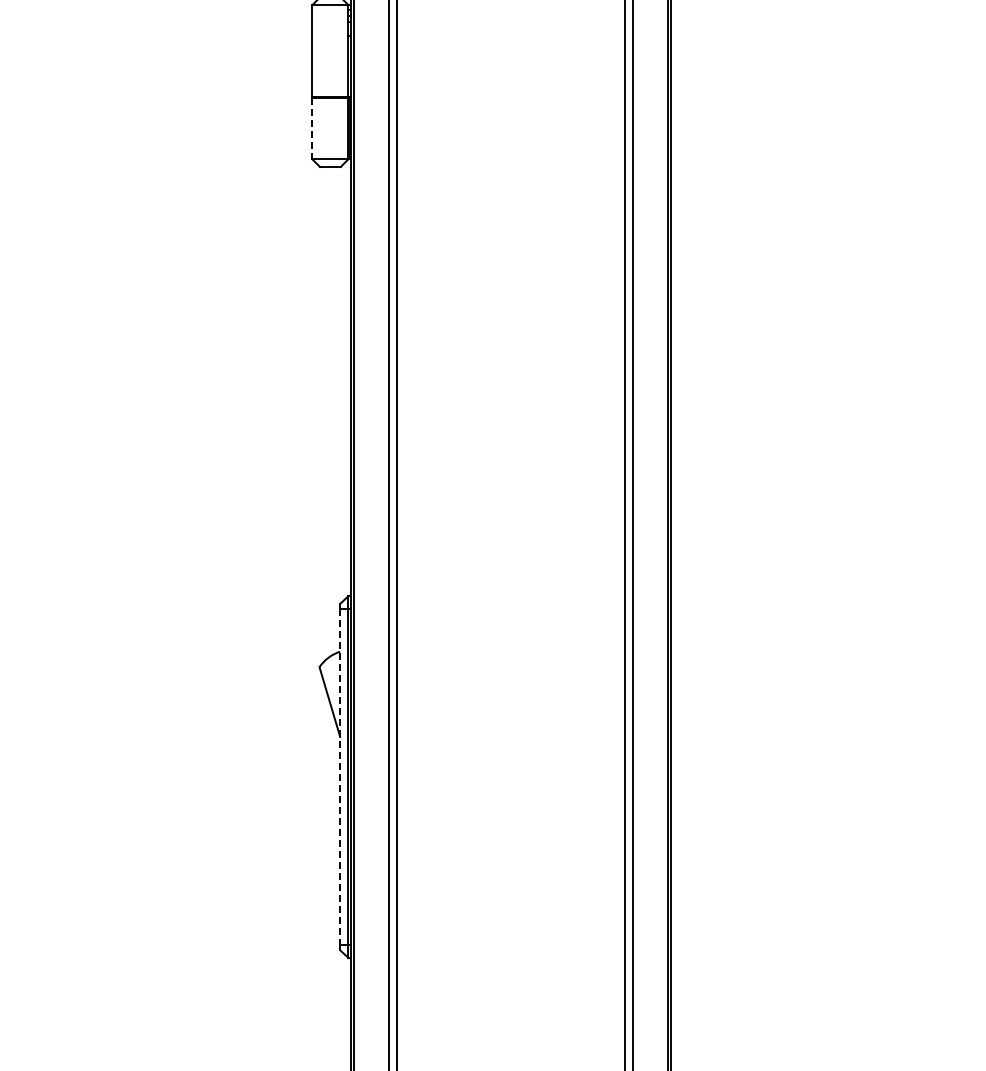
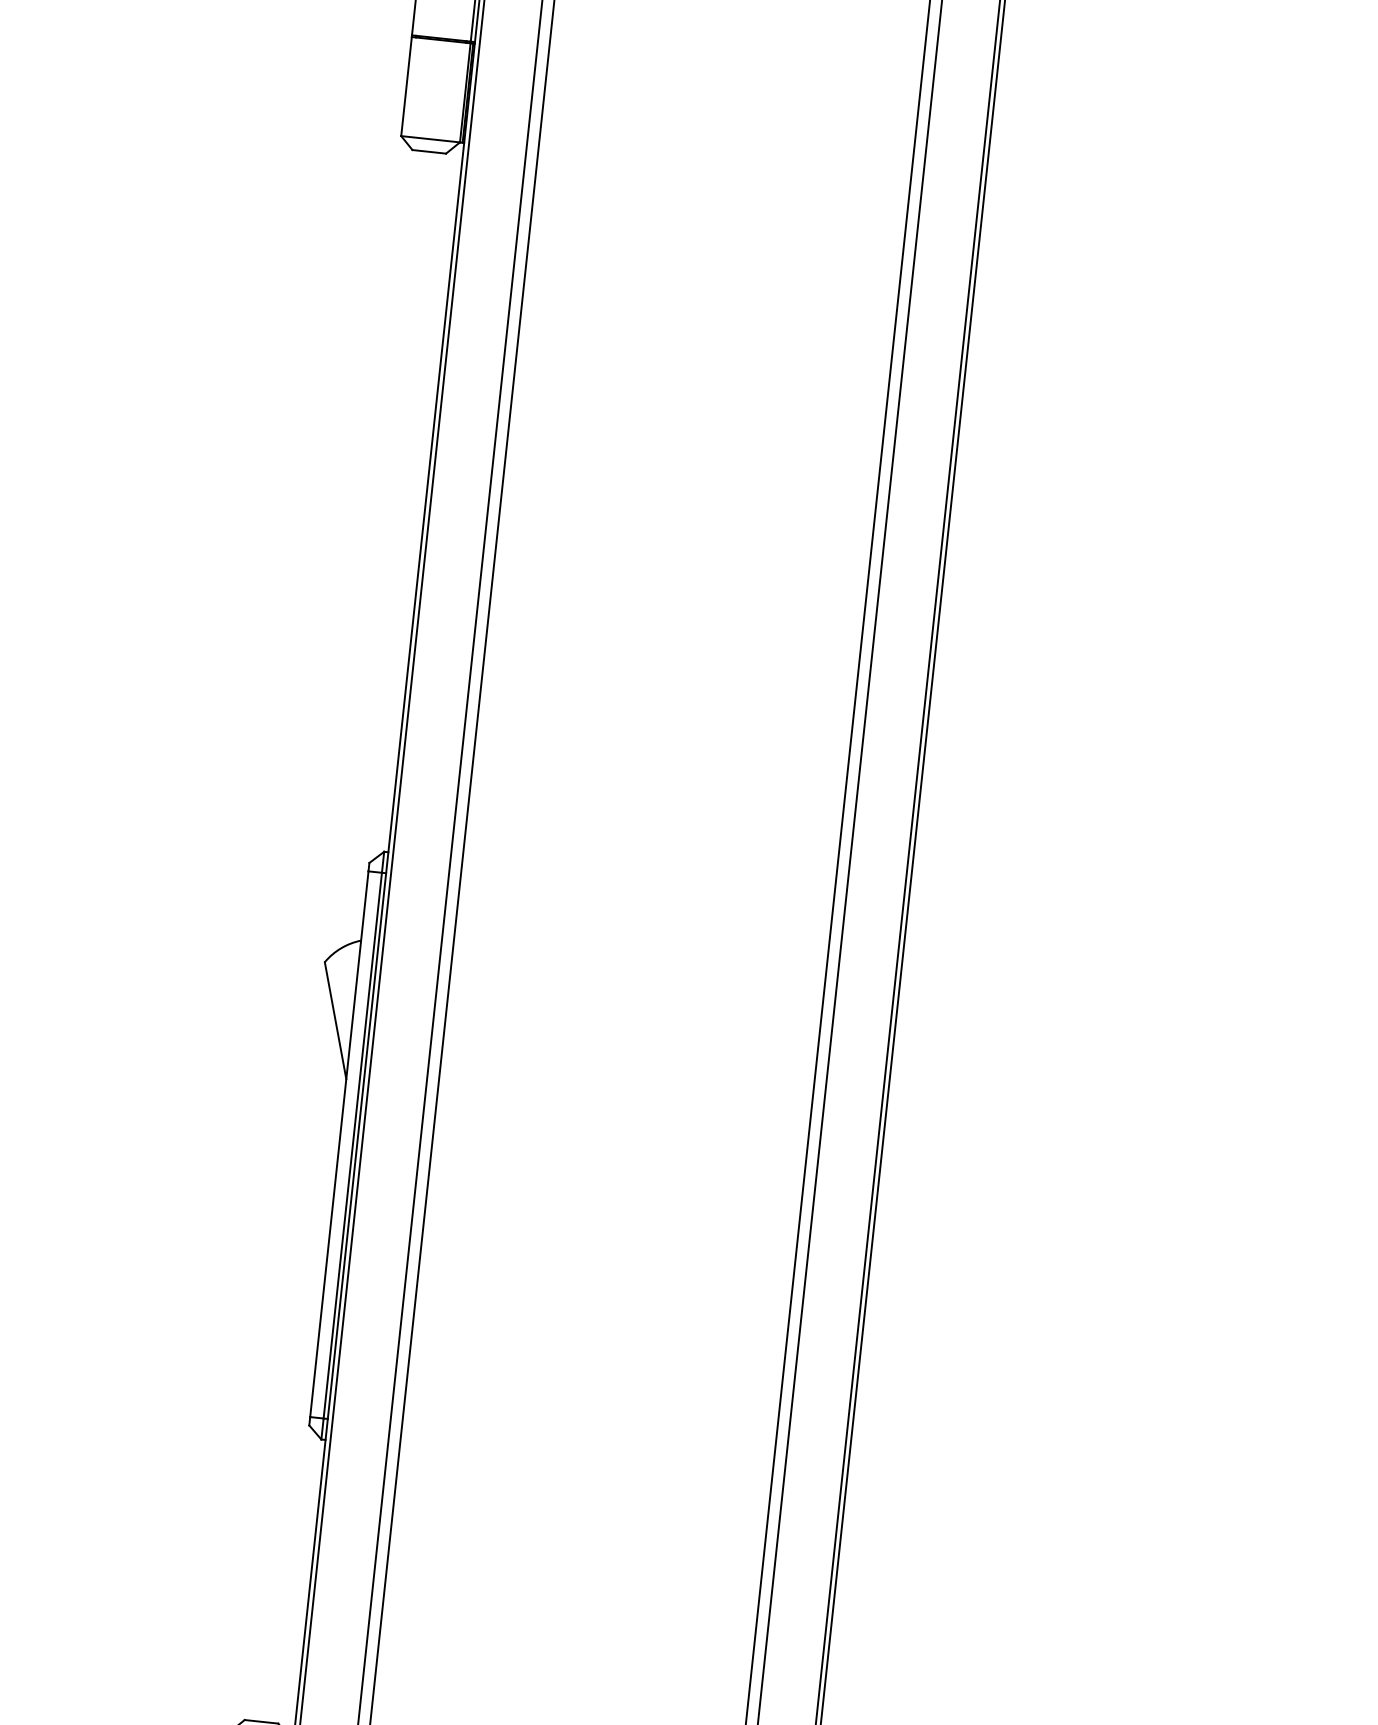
line: (312, 128) -> (406, 86), dashed -> solid
line: (340, 777) -> (339, 1144), dashed -> solid

